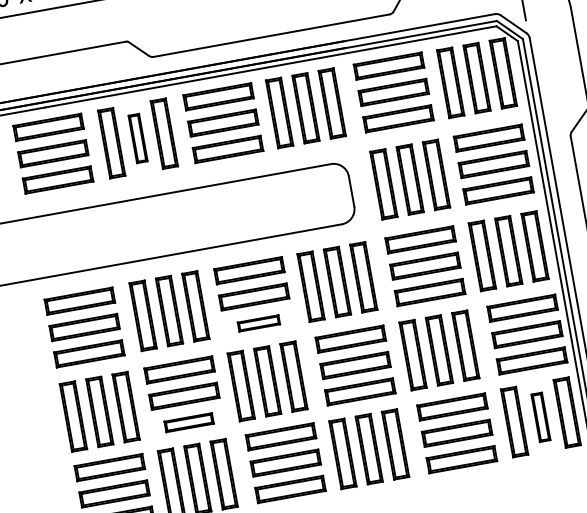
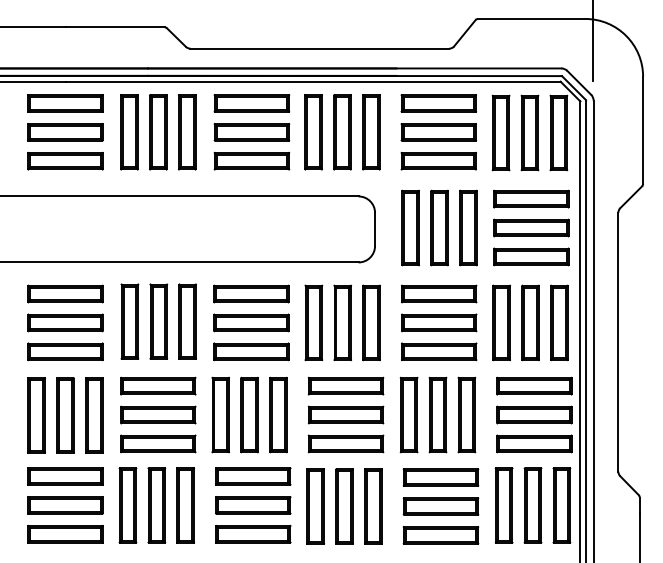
part: (138, 138) -> (158, 132), size x1.43
part: (258, 323) -> (251, 351), size x1.67
part: (540, 417) -> (532, 505), size x1.43
part: (189, 422) -> (158, 443), size x1.43

